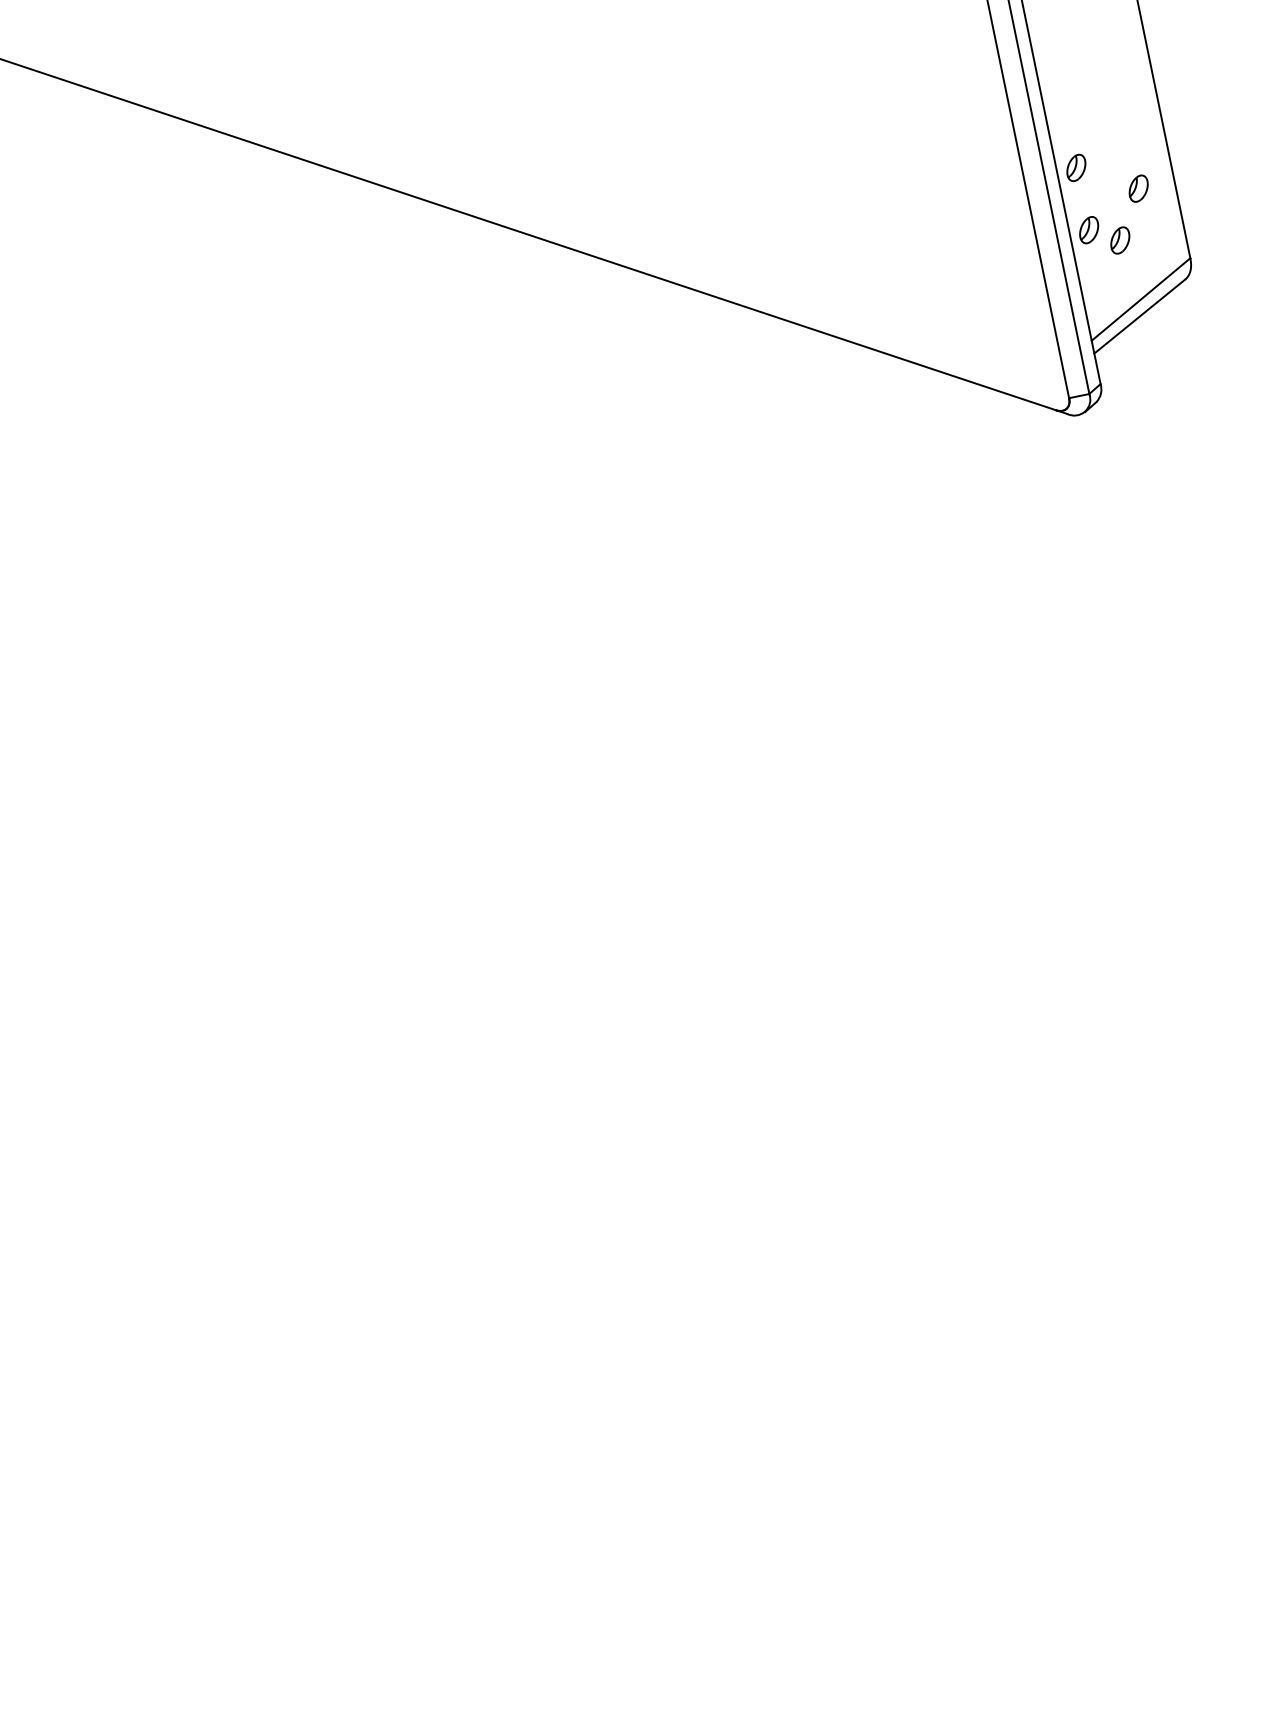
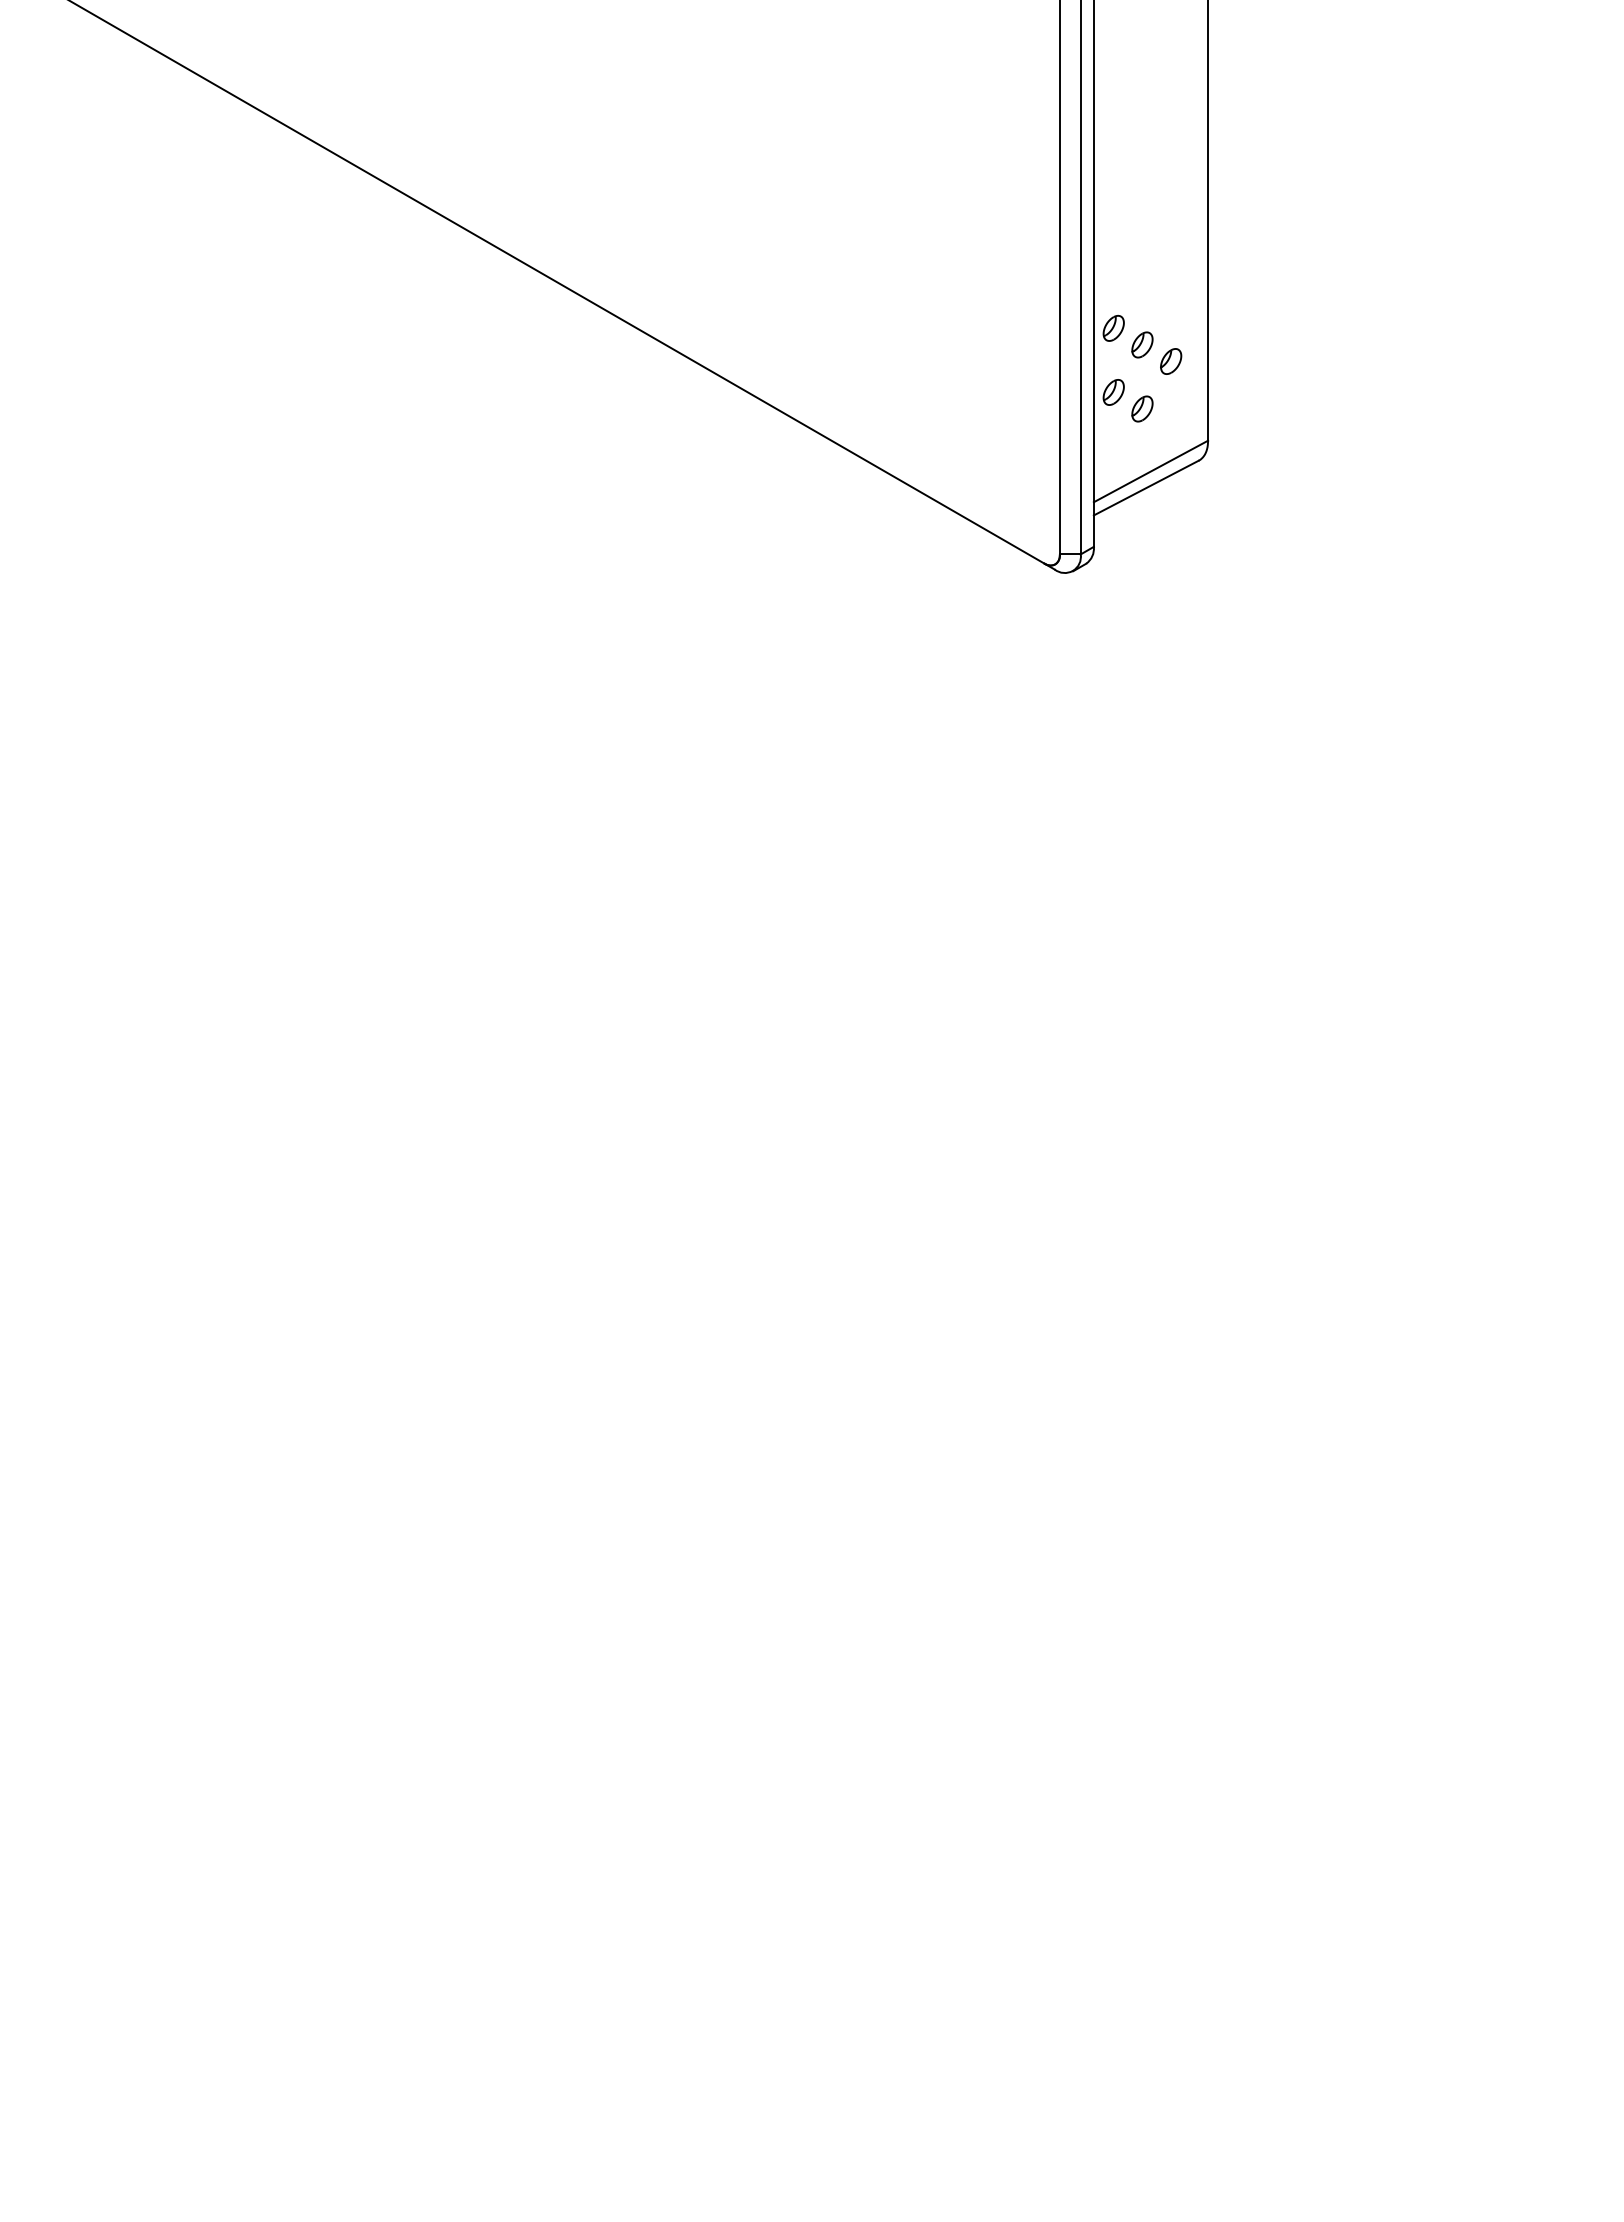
part: (1107, 177) -> (1142, 344), added

